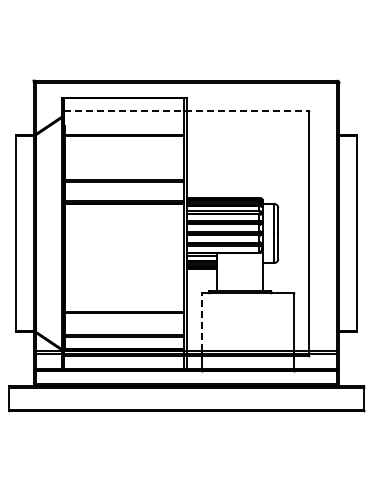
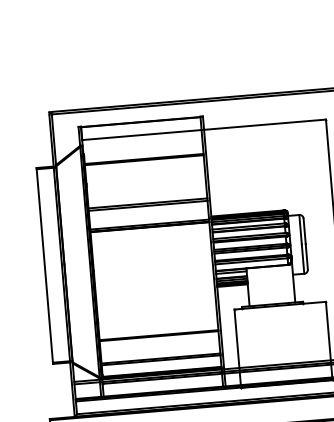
line: (186, 111) -> (204, 130), dashed -> solid
line: (201, 321) -> (236, 338), dashed -> solid

